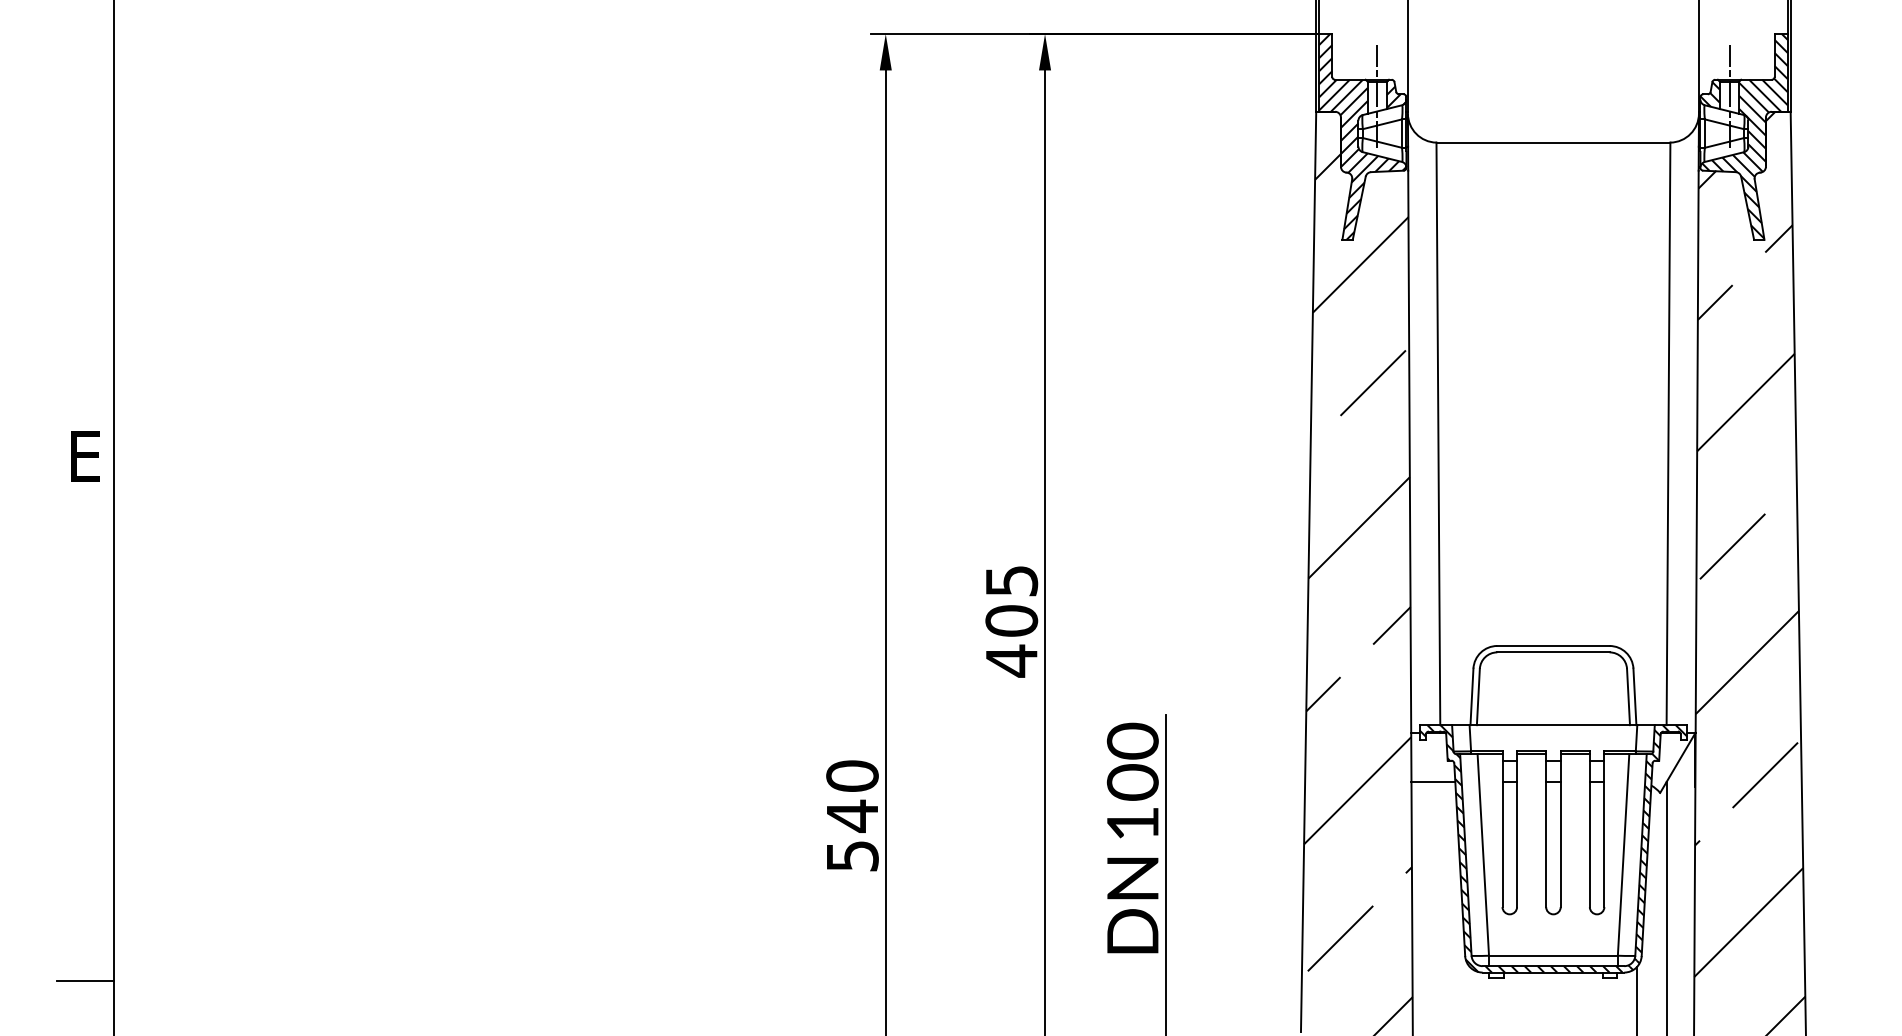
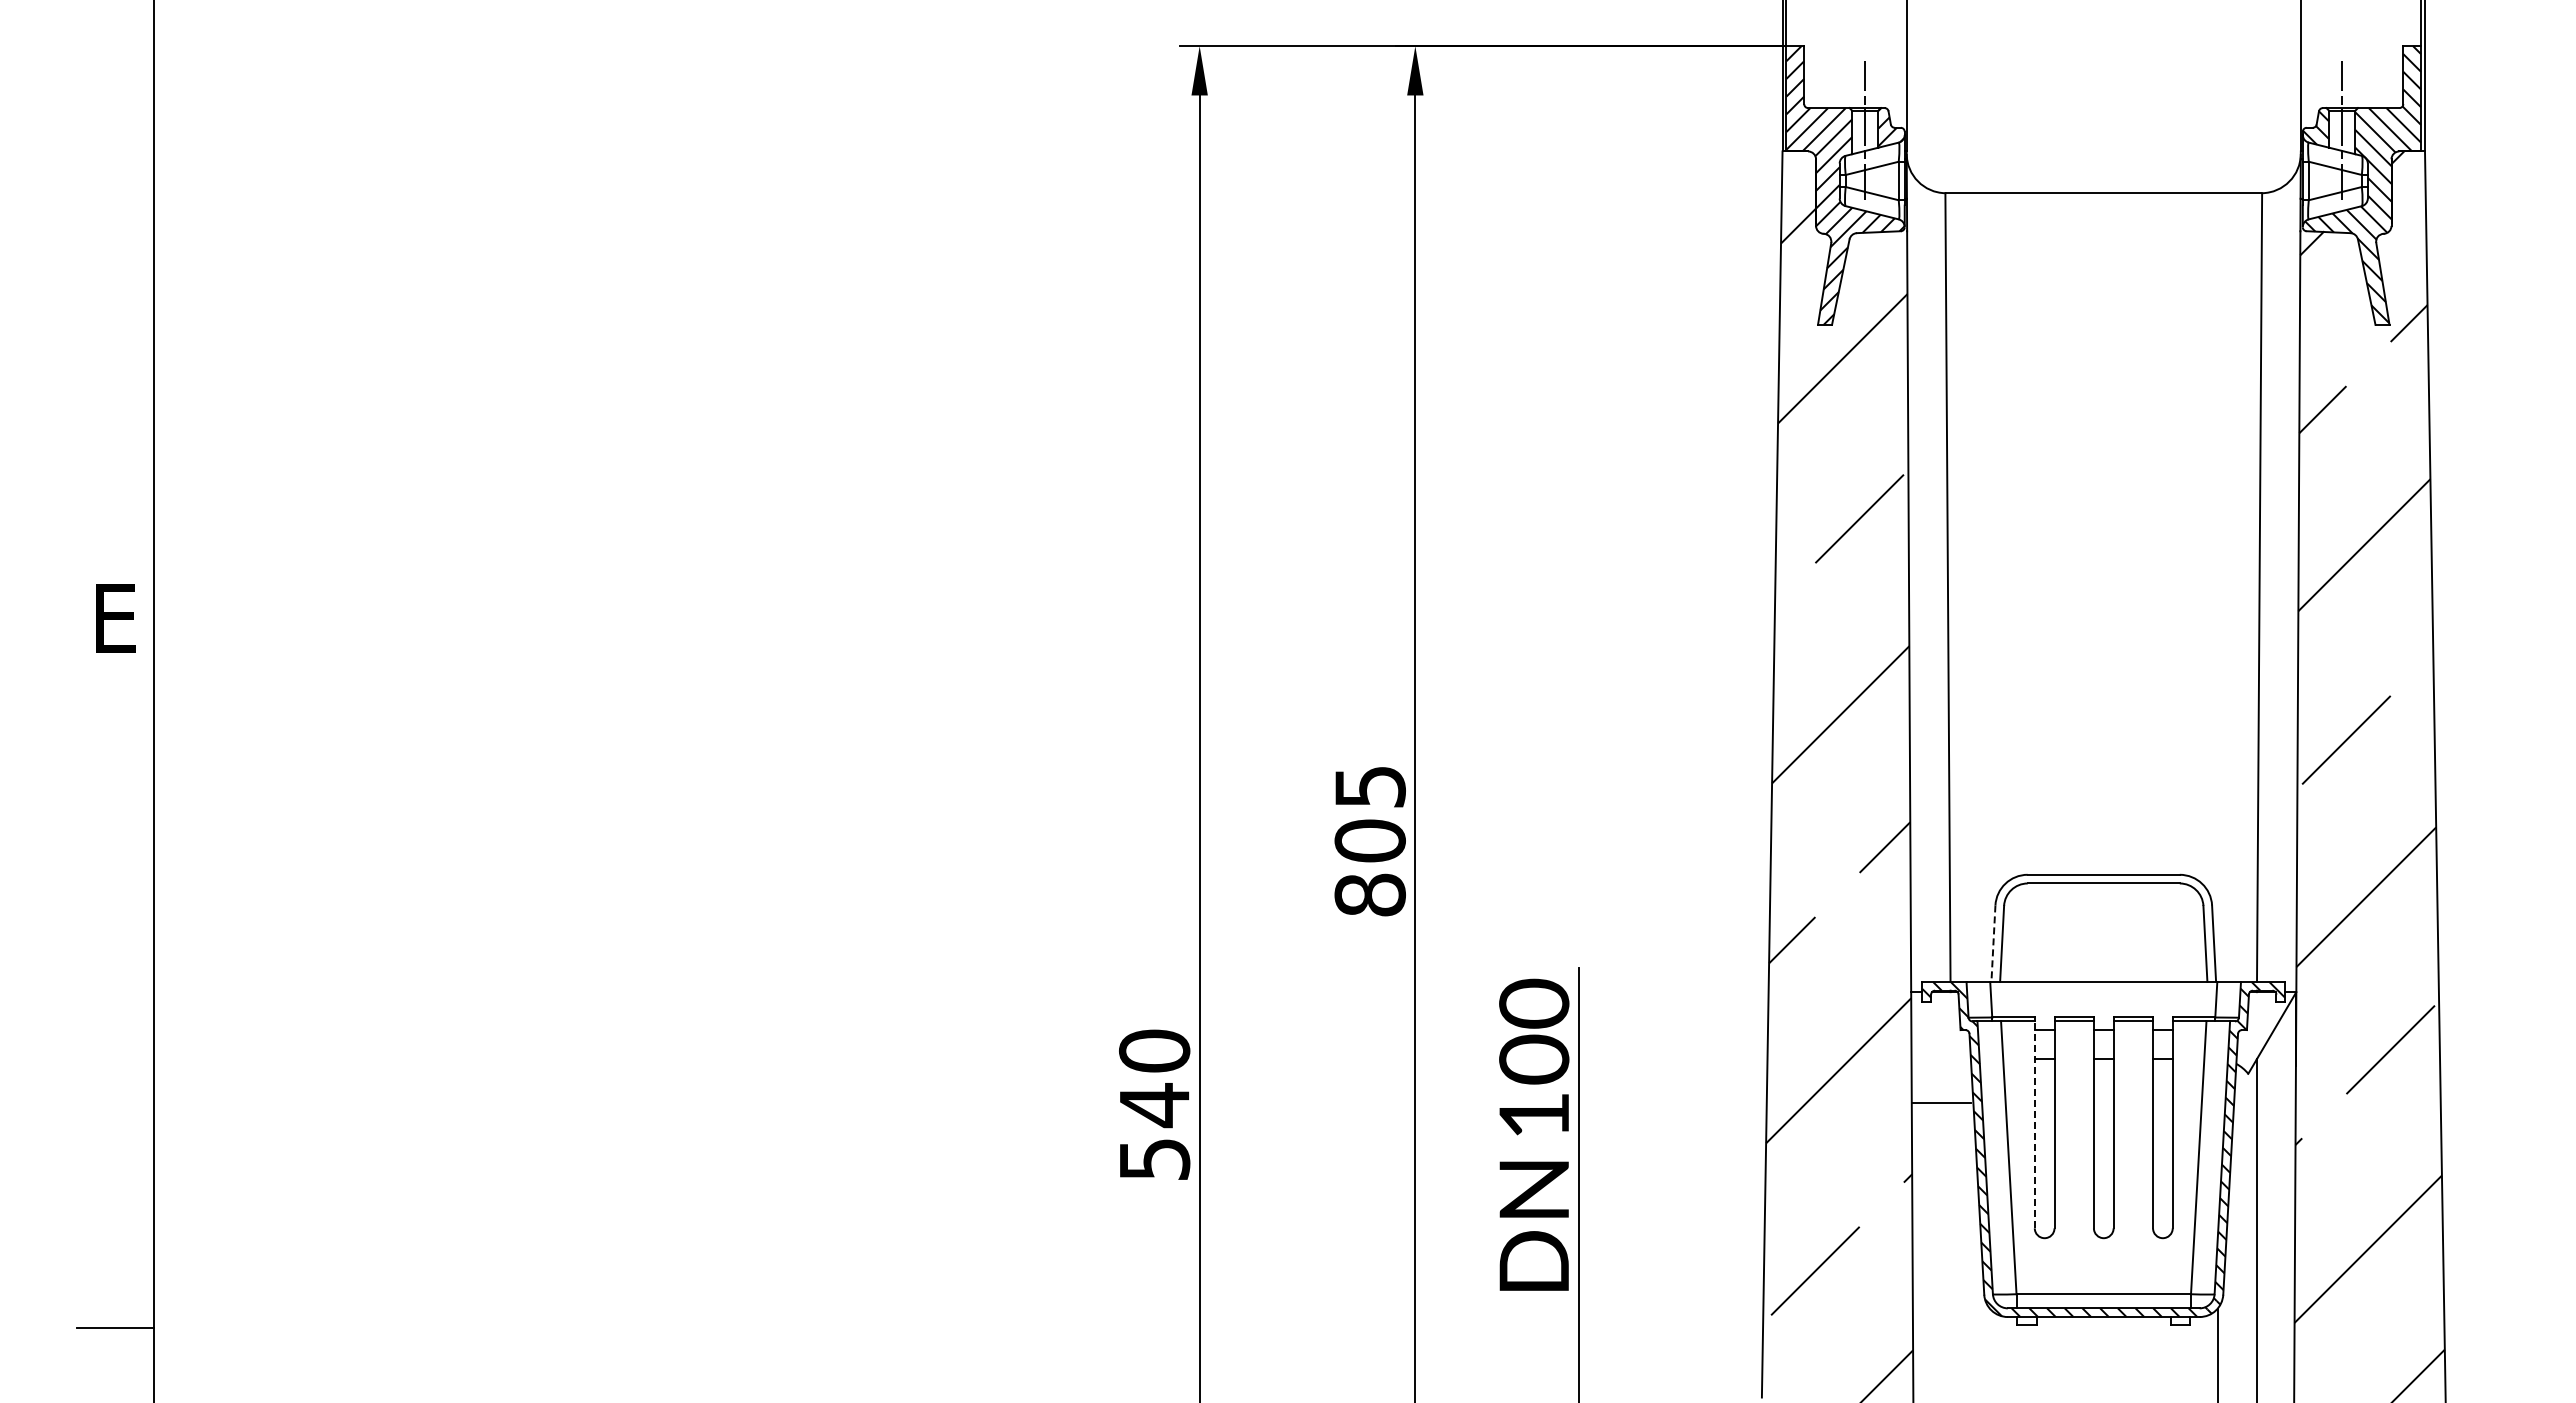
text: (1011, 660) -> (1369, 894), 405 -> 805
line: (1472, 697) -> (1993, 944), solid -> dashed
line: (1432, 782) -> (1940, 1103), moved
line: (1502, 830) -> (2034, 1124), solid -> dashed

